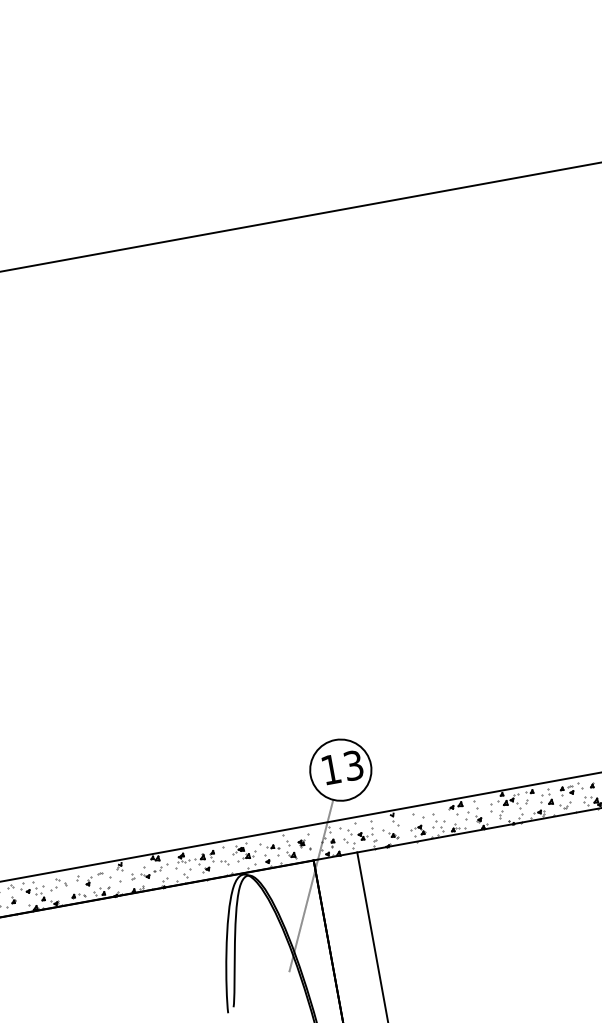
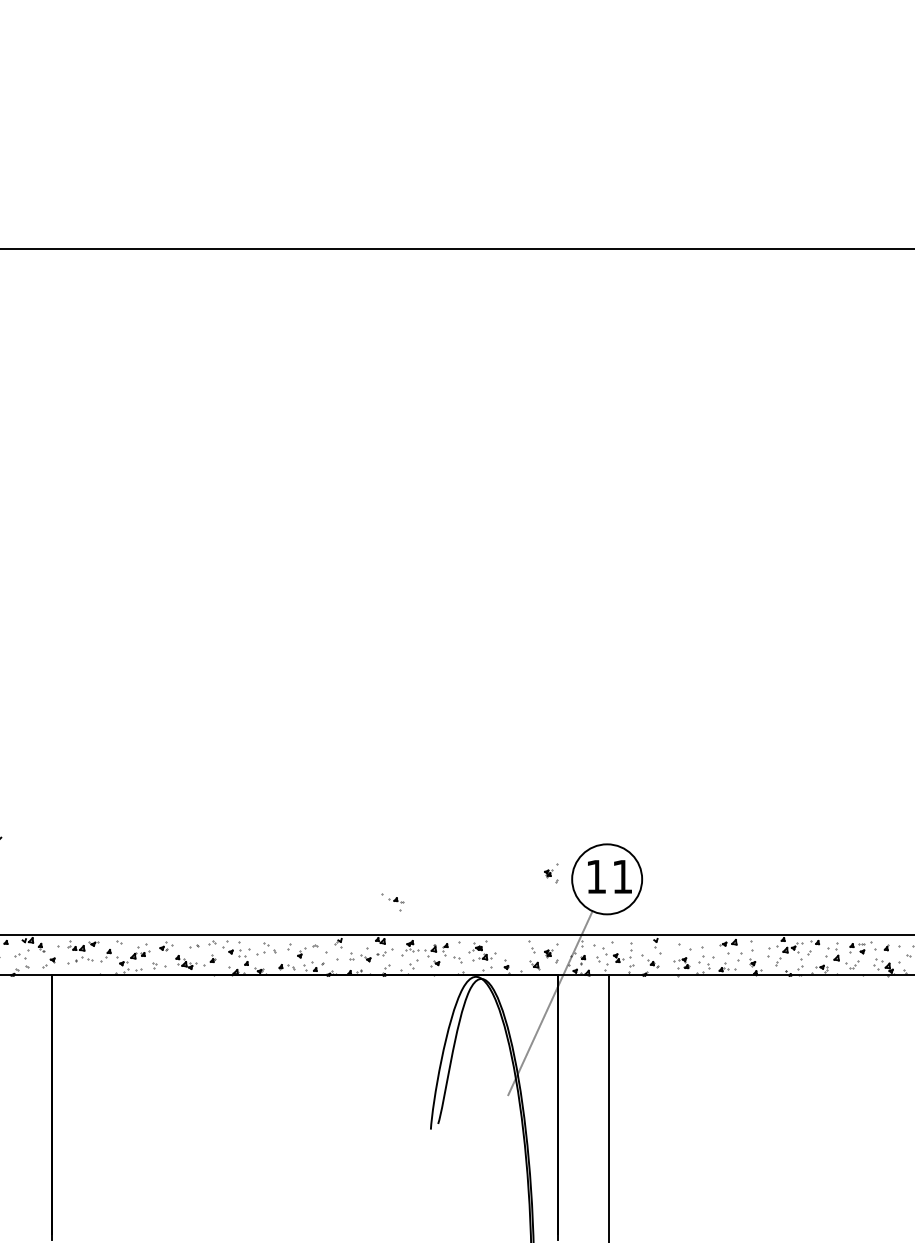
text: (353, 765) -> (622, 876), 13 -> 11
part: (291, 773) -> (551, 873), added
part: (270, 849) -> (392, 902), moved

